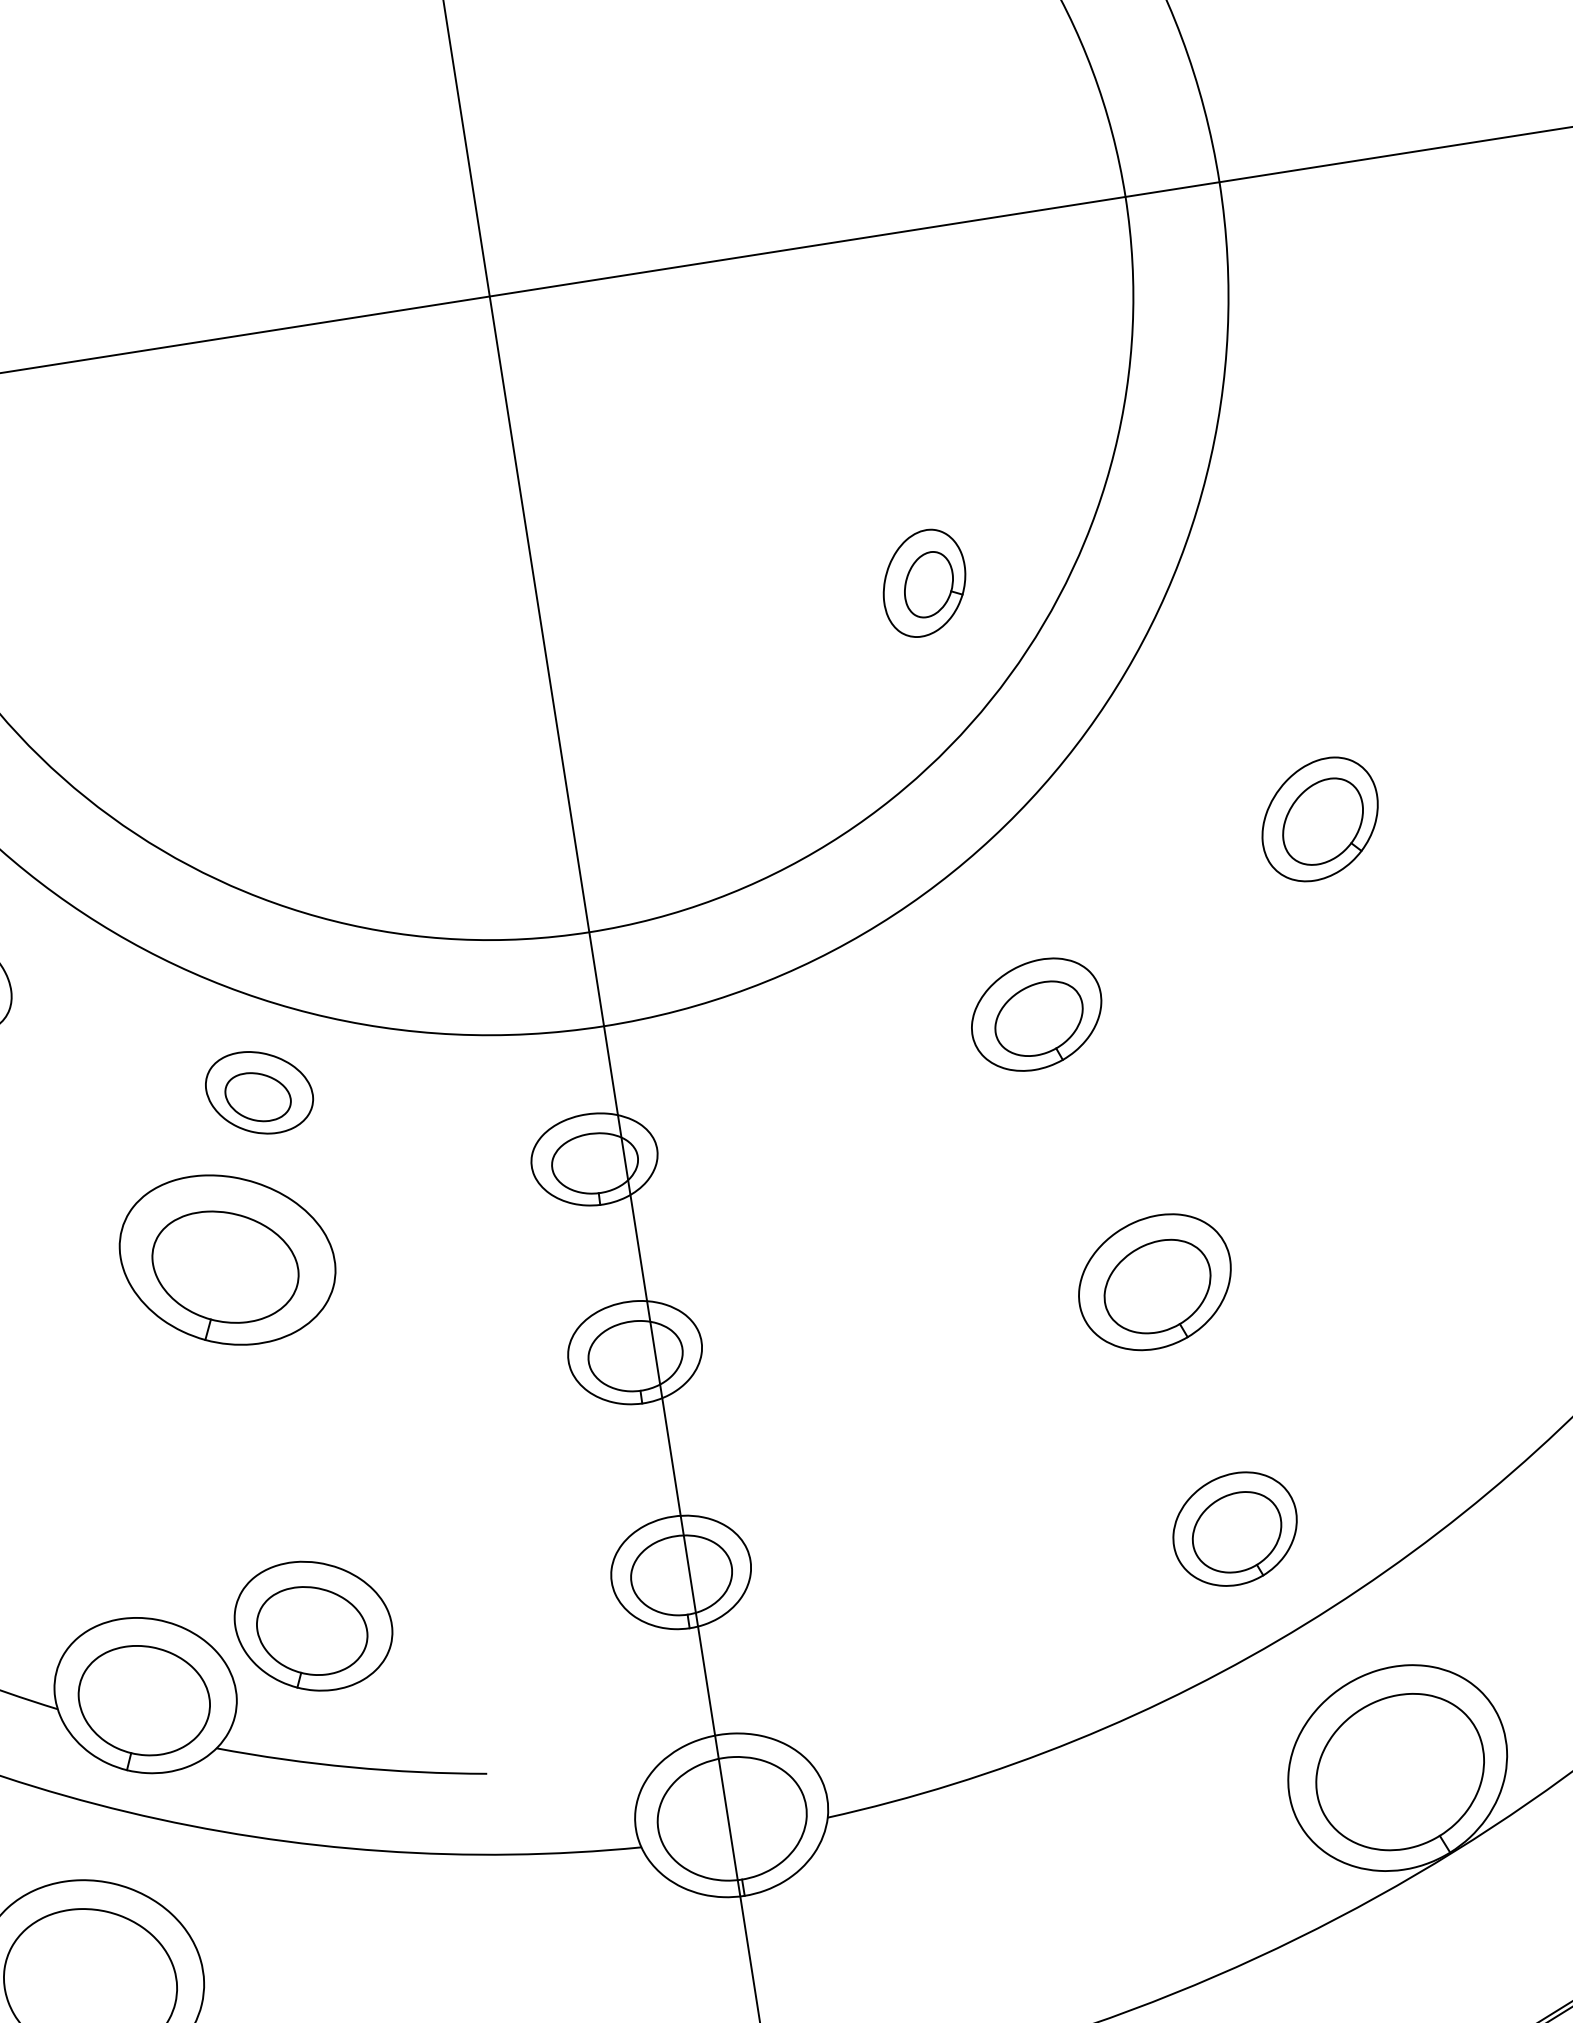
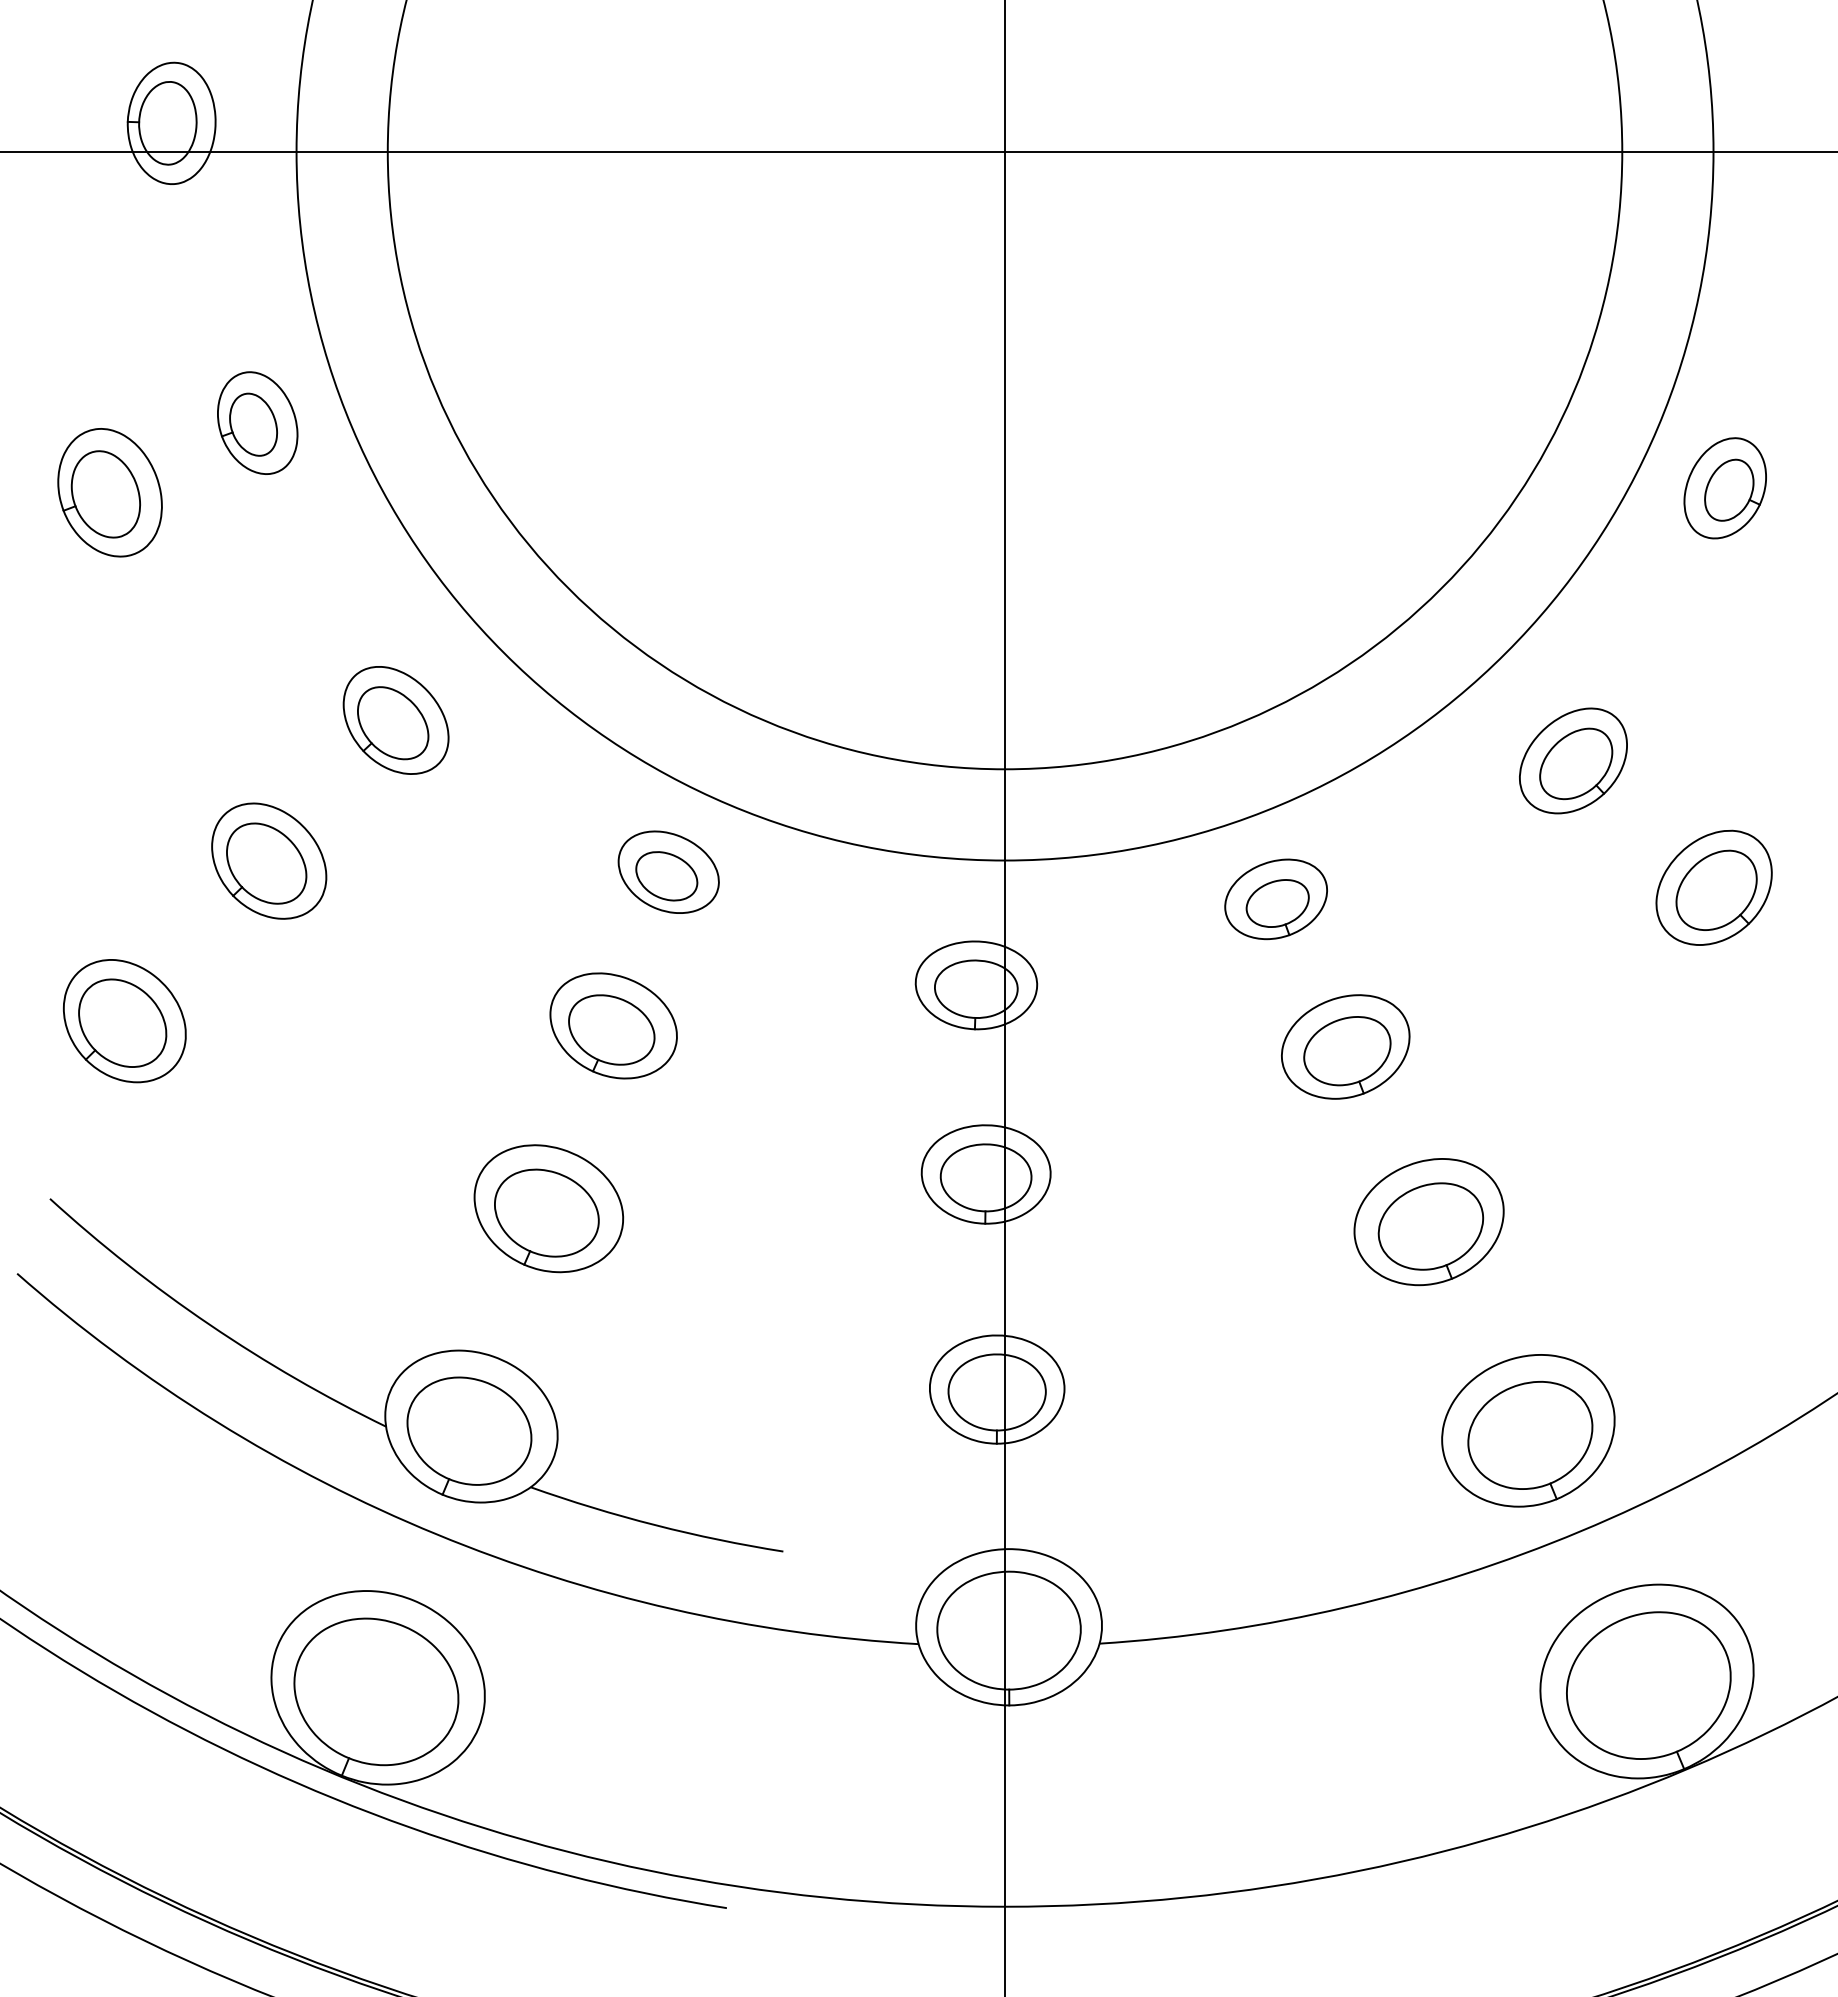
part: (923, 583) -> (1724, 488), moved
part: (1319, 819) -> (1713, 887), moved
part: (1173, 831) -> (1573, 760), added
part: (1036, 1014) -> (1345, 1046), moved
part: (888, 1022) -> (1275, 899), added
part: (227, 1259) -> (613, 1025), size x0.62
part: (1154, 1283) -> (1428, 1222), moved
part: (1235, 1528) -> (1528, 1430), size x1.43
part: (313, 1625) -> (548, 1208), moved

